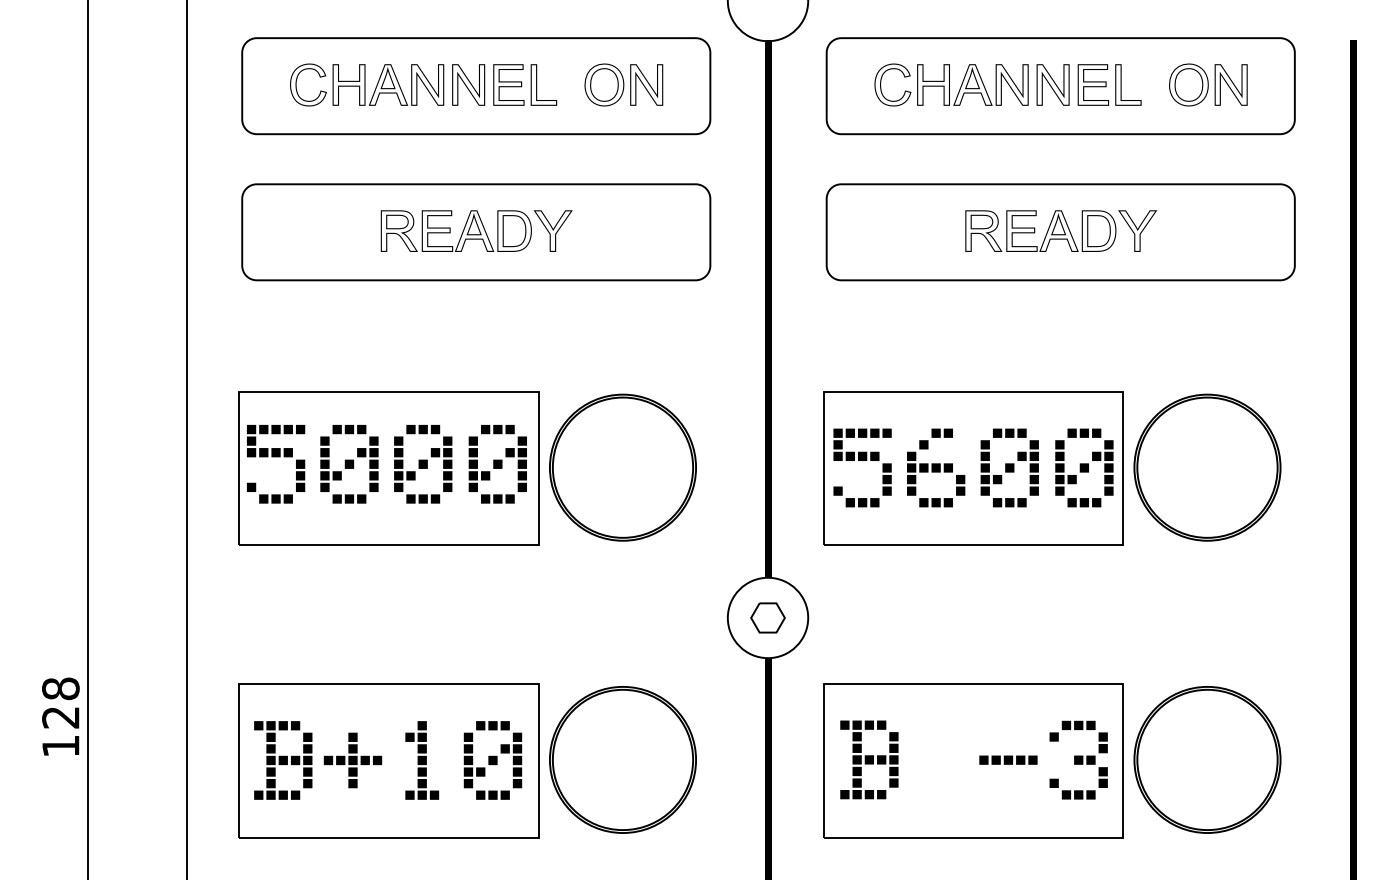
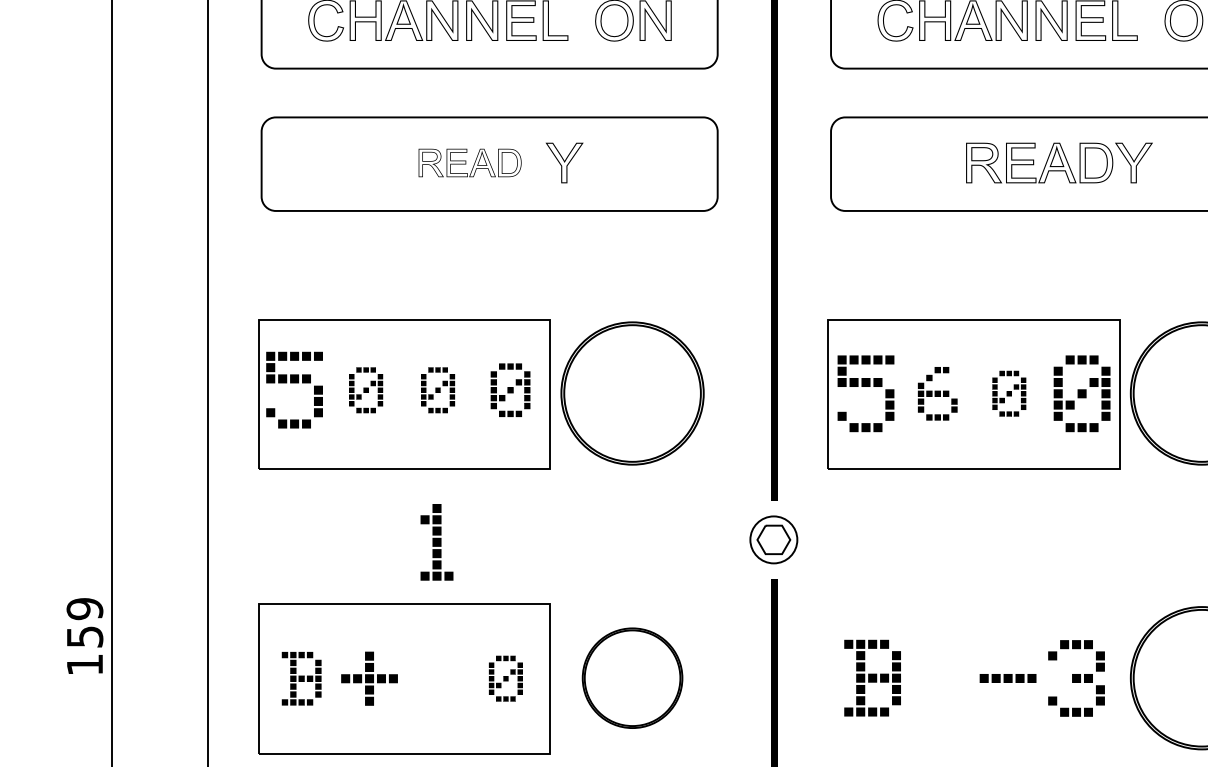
part: (455, 230) -> (469, 162), size x0.7
part: (349, 464) -> (366, 390), size x0.6
part: (423, 464) -> (438, 390), size x0.6
part: (497, 464) -> (510, 390), size x0.7
part: (936, 467) -> (937, 393), size x0.7
part: (1009, 467) -> (1009, 393), size x0.6
circle: (767, 617) -> (773, 539), size x0.6
text: (60, 702) -> (84, 622), 128 -> 159
part: (622, 759) -> (632, 677), size x0.7
part: (283, 760) -> (301, 678), size x0.7
part: (422, 760) -> (437, 542), moved
part: (492, 760) -> (505, 678), size x0.6
part: (973, 760) -> (974, 678), removed

